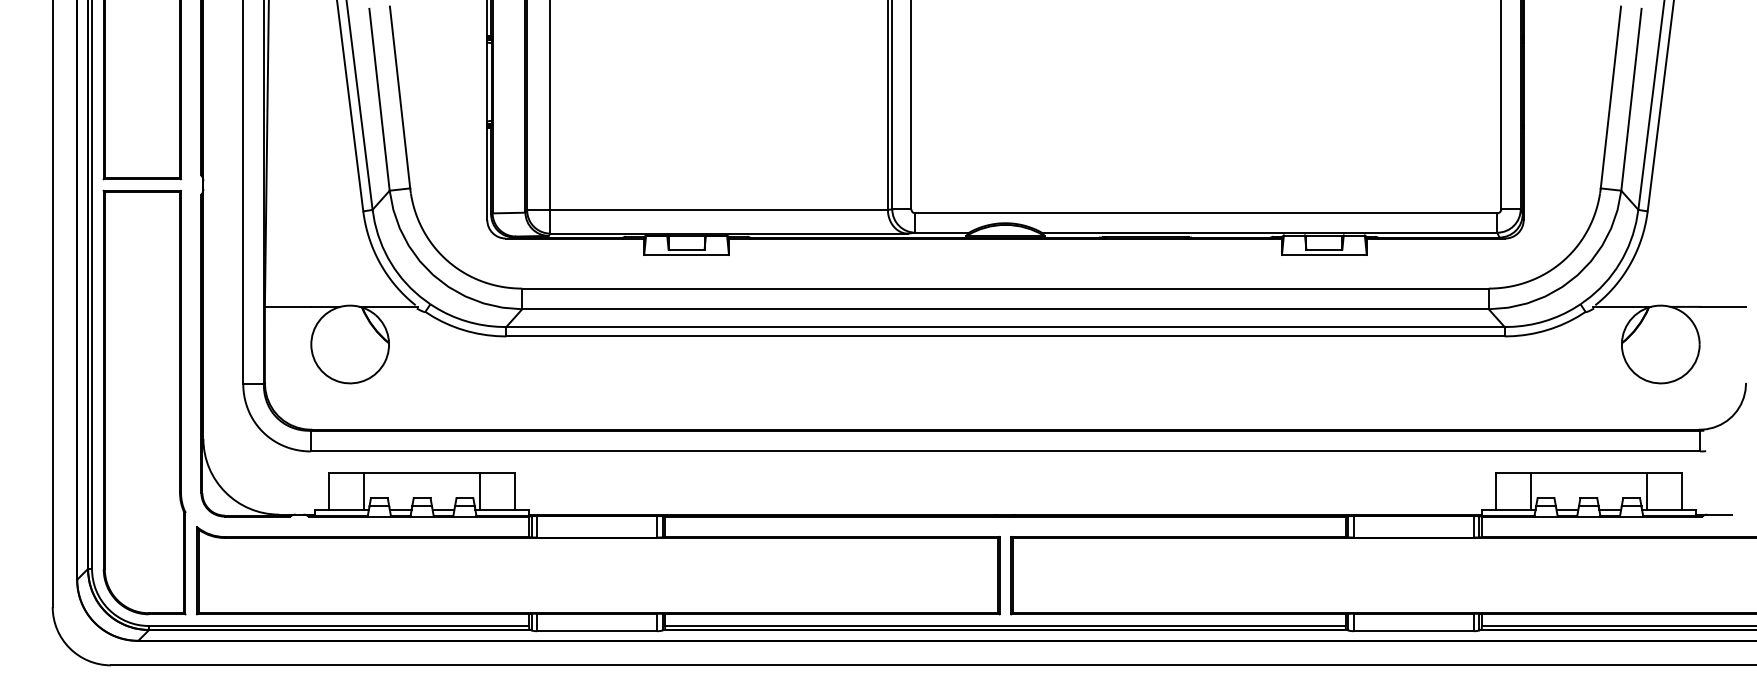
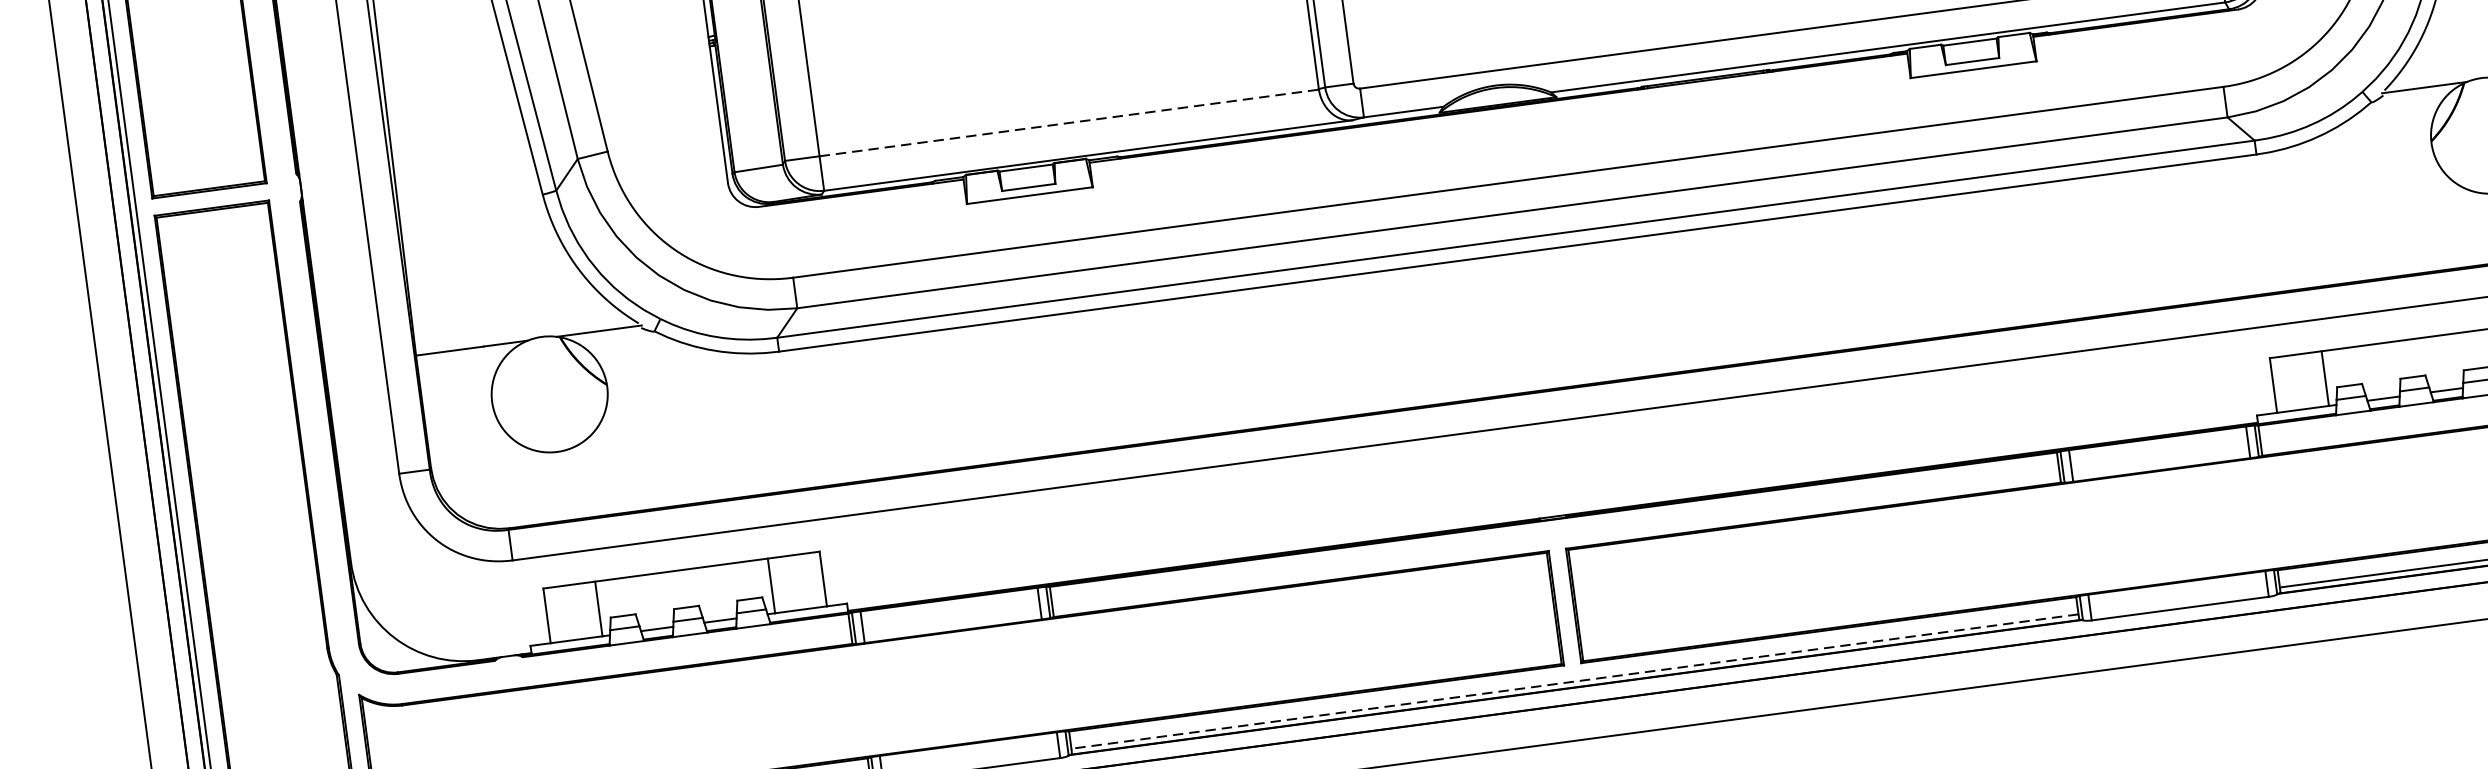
line: (719, 210) -> (1069, 123), solid -> dashed
line: (1004, 625) -> (1573, 681), solid -> dashed

